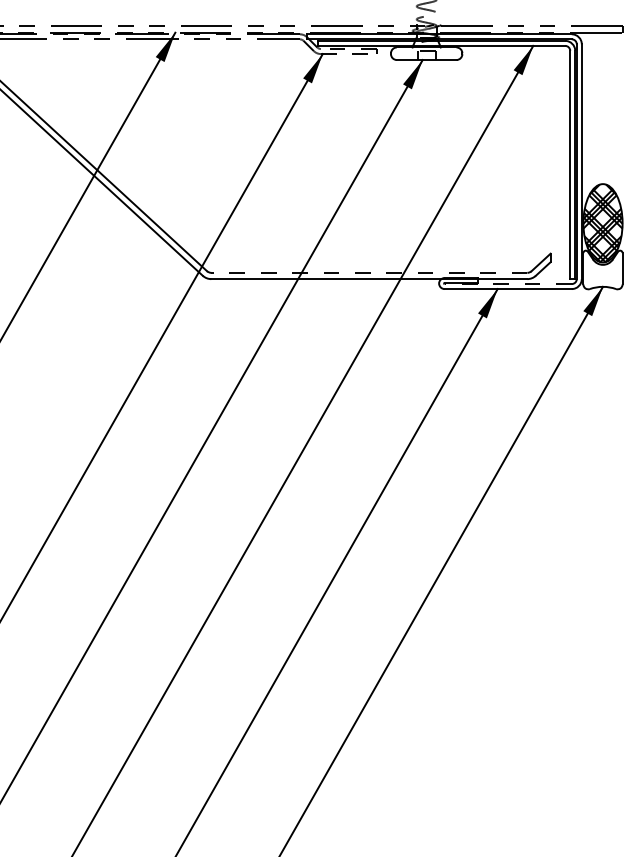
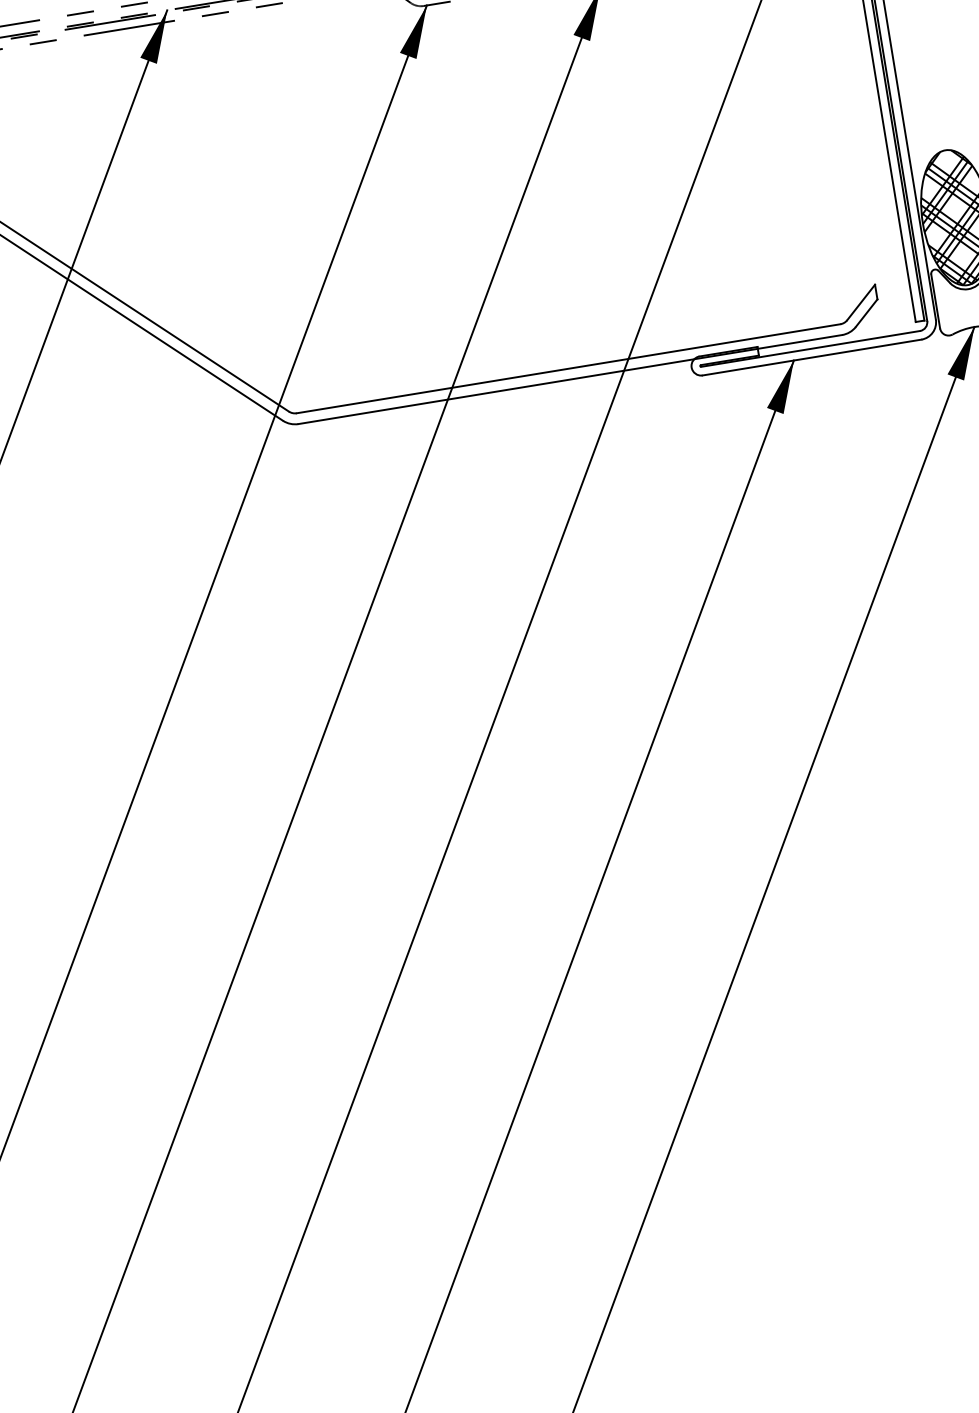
line: (368, 272) -> (567, 368), dashed -> solid
line: (508, 284) -> (811, 349), dashed -> solid

